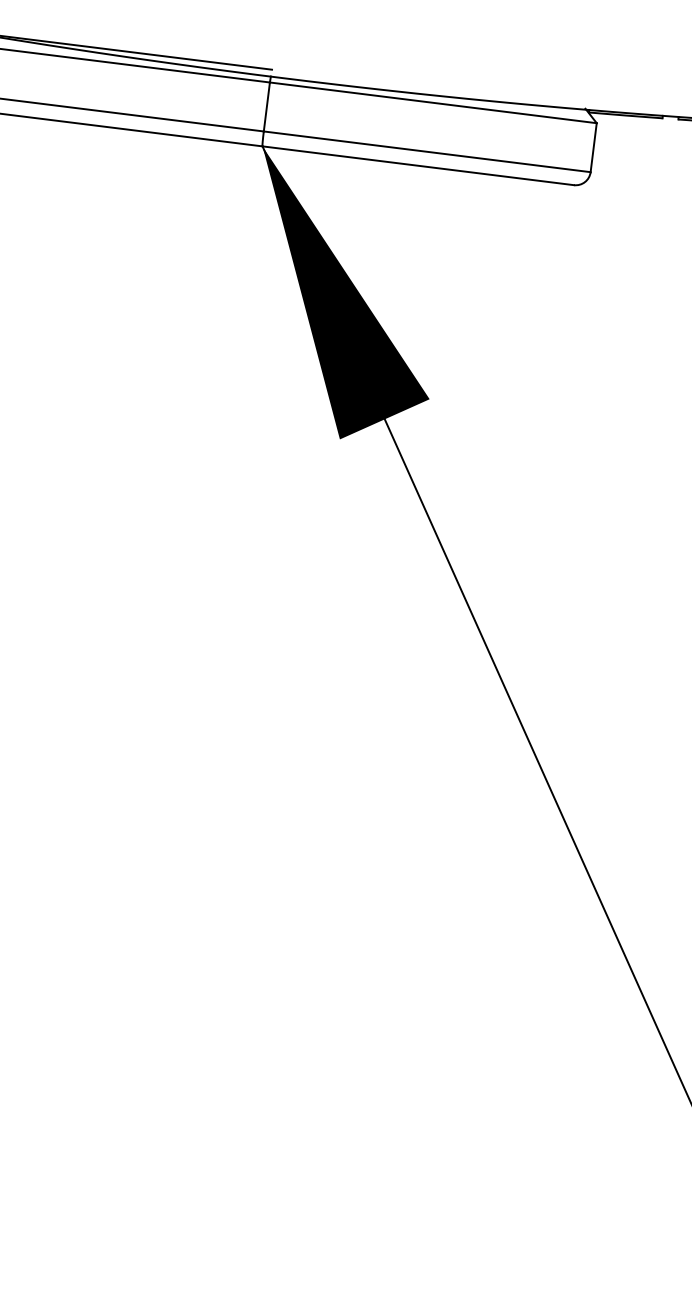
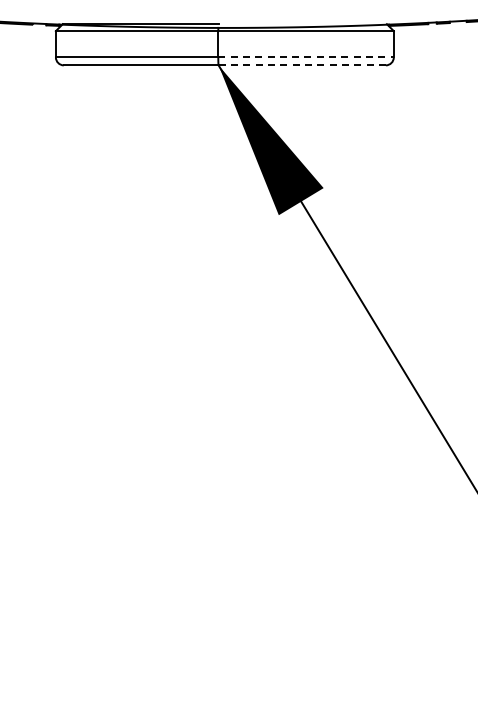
line: (428, 152) -> (306, 57), solid -> dashed
line: (418, 166) -> (302, 65), solid -> dashed

